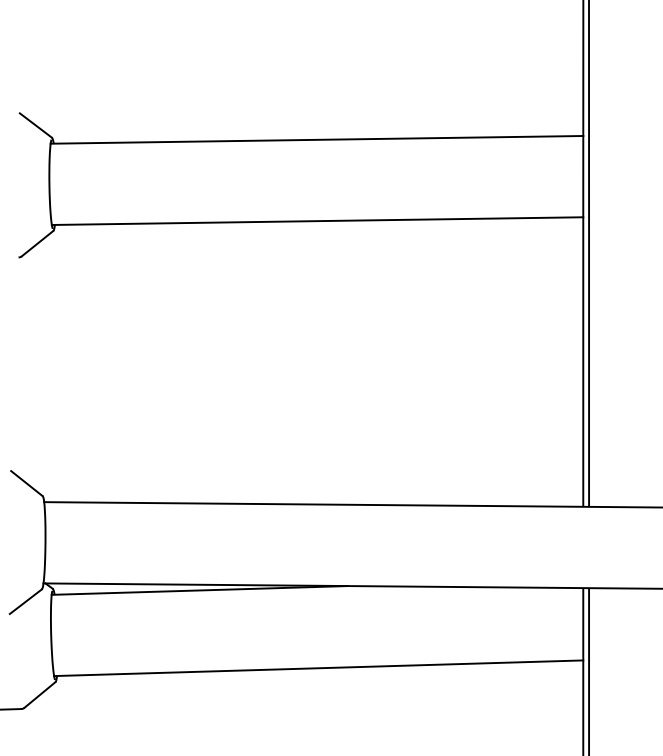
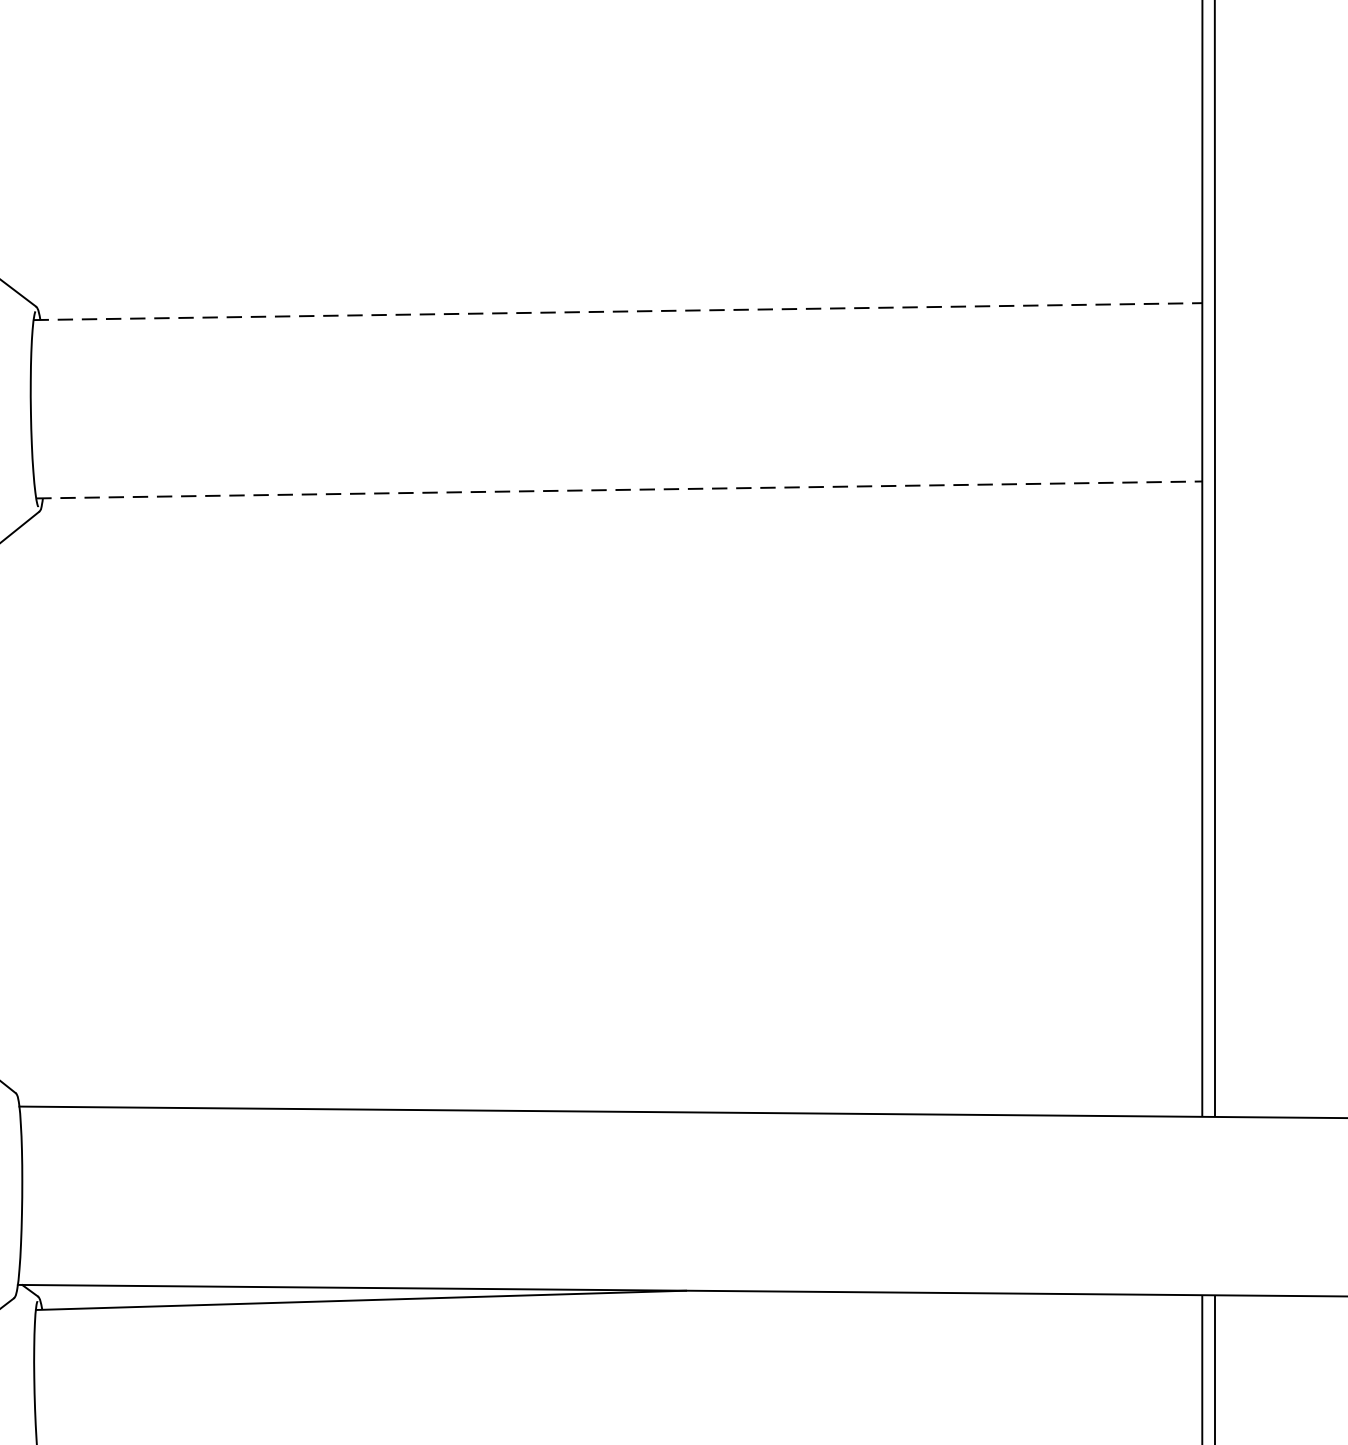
line: (317, 139) -> (619, 310), solid -> dashed
line: (317, 221) -> (619, 490), solid -> dashed

